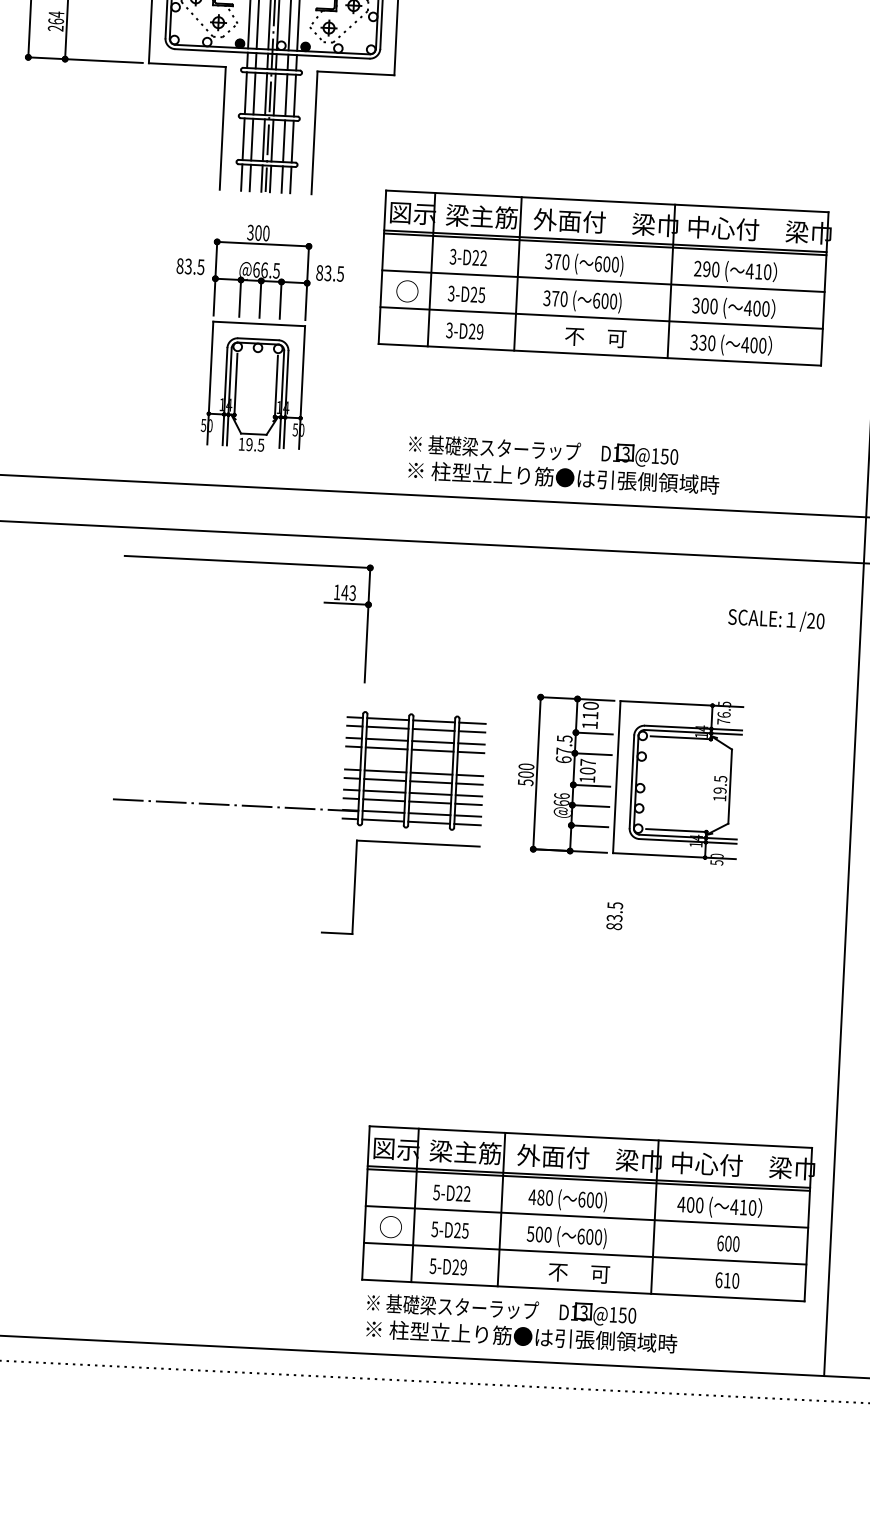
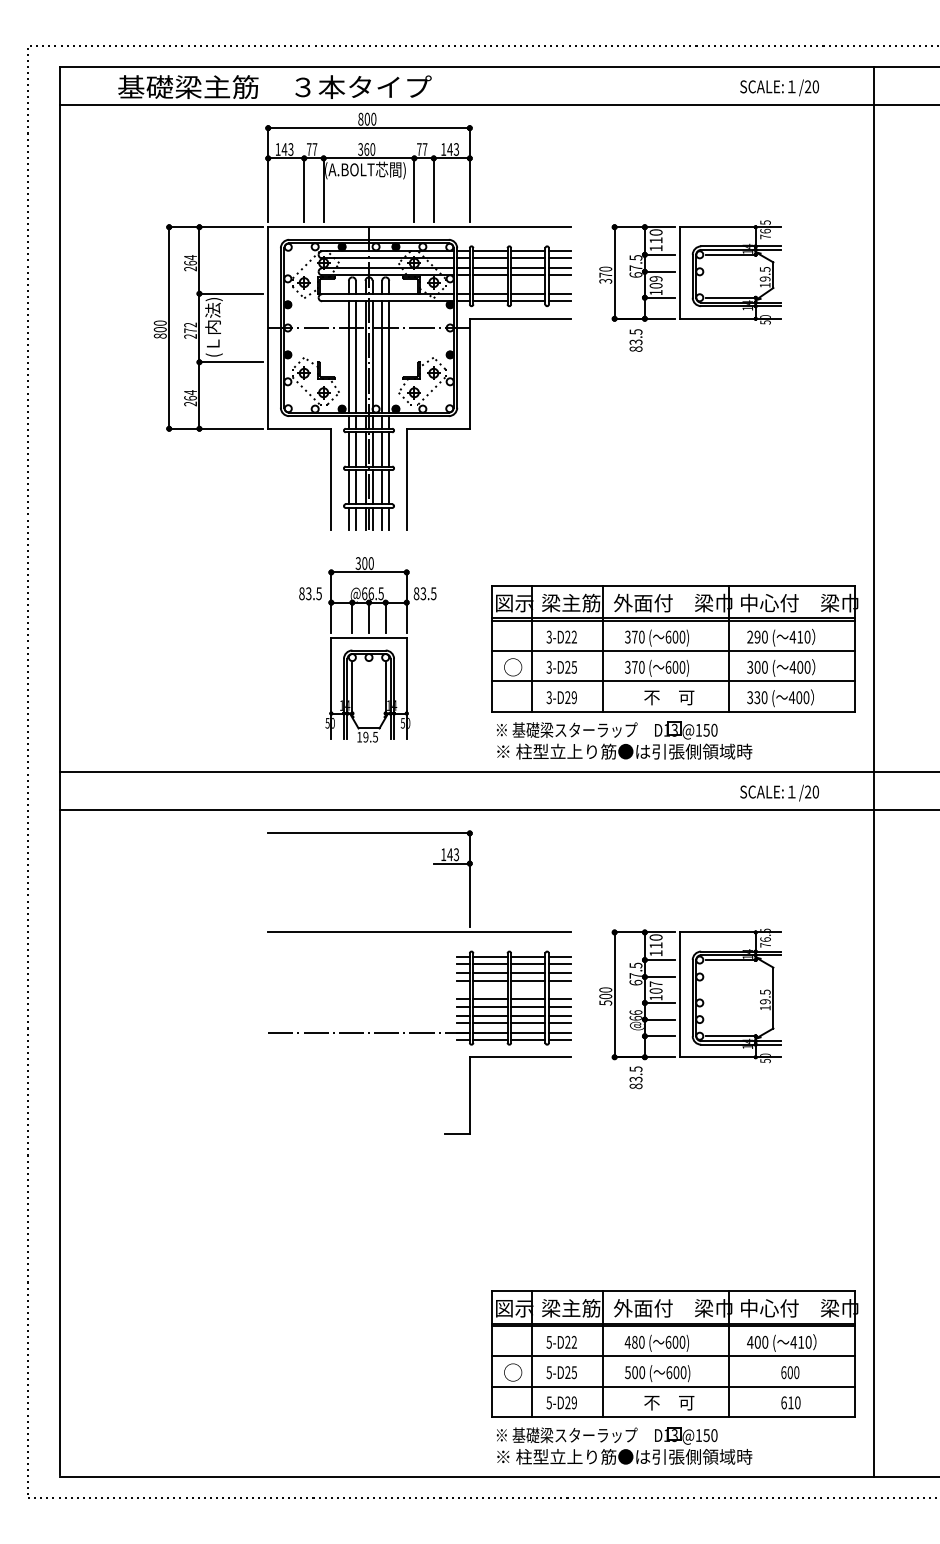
part: (605, 278) -> (674, 648), moved
text: (776, 619) -> (779, 792), moved
line: (303, 685) -> (419, 932), added
text: (614, 915) -> (635, 1077), moved

